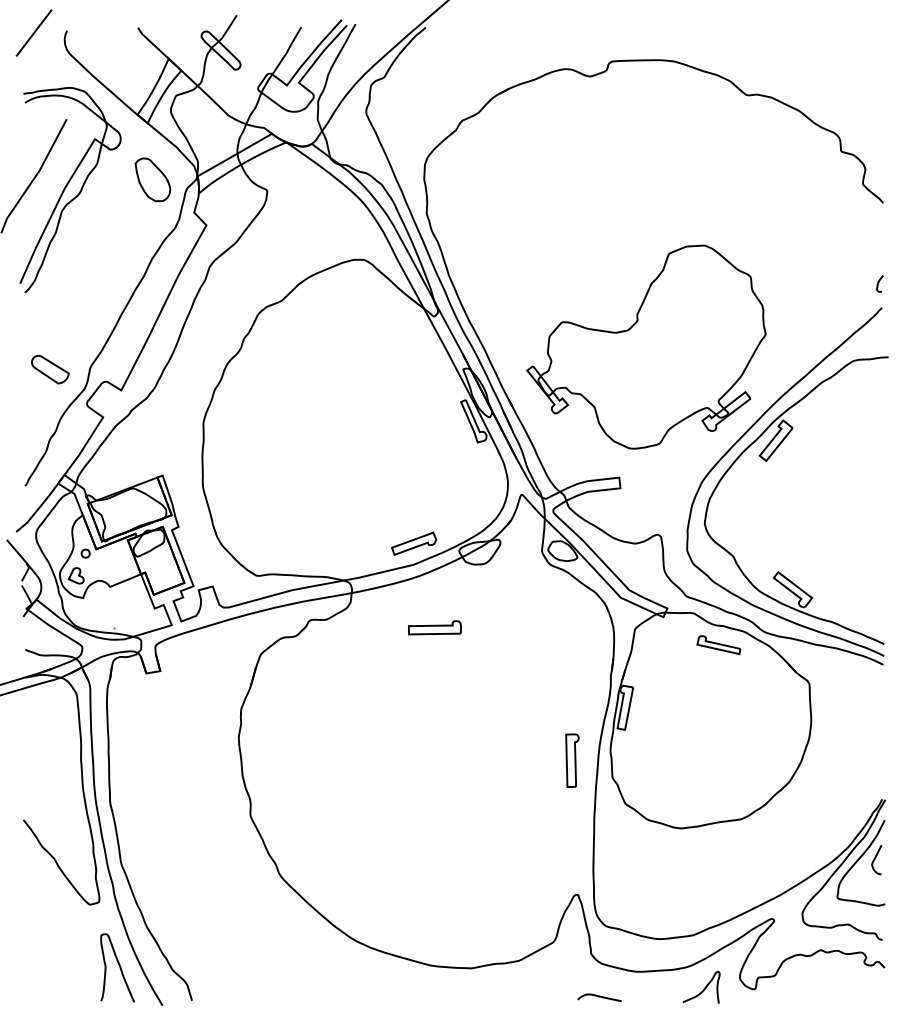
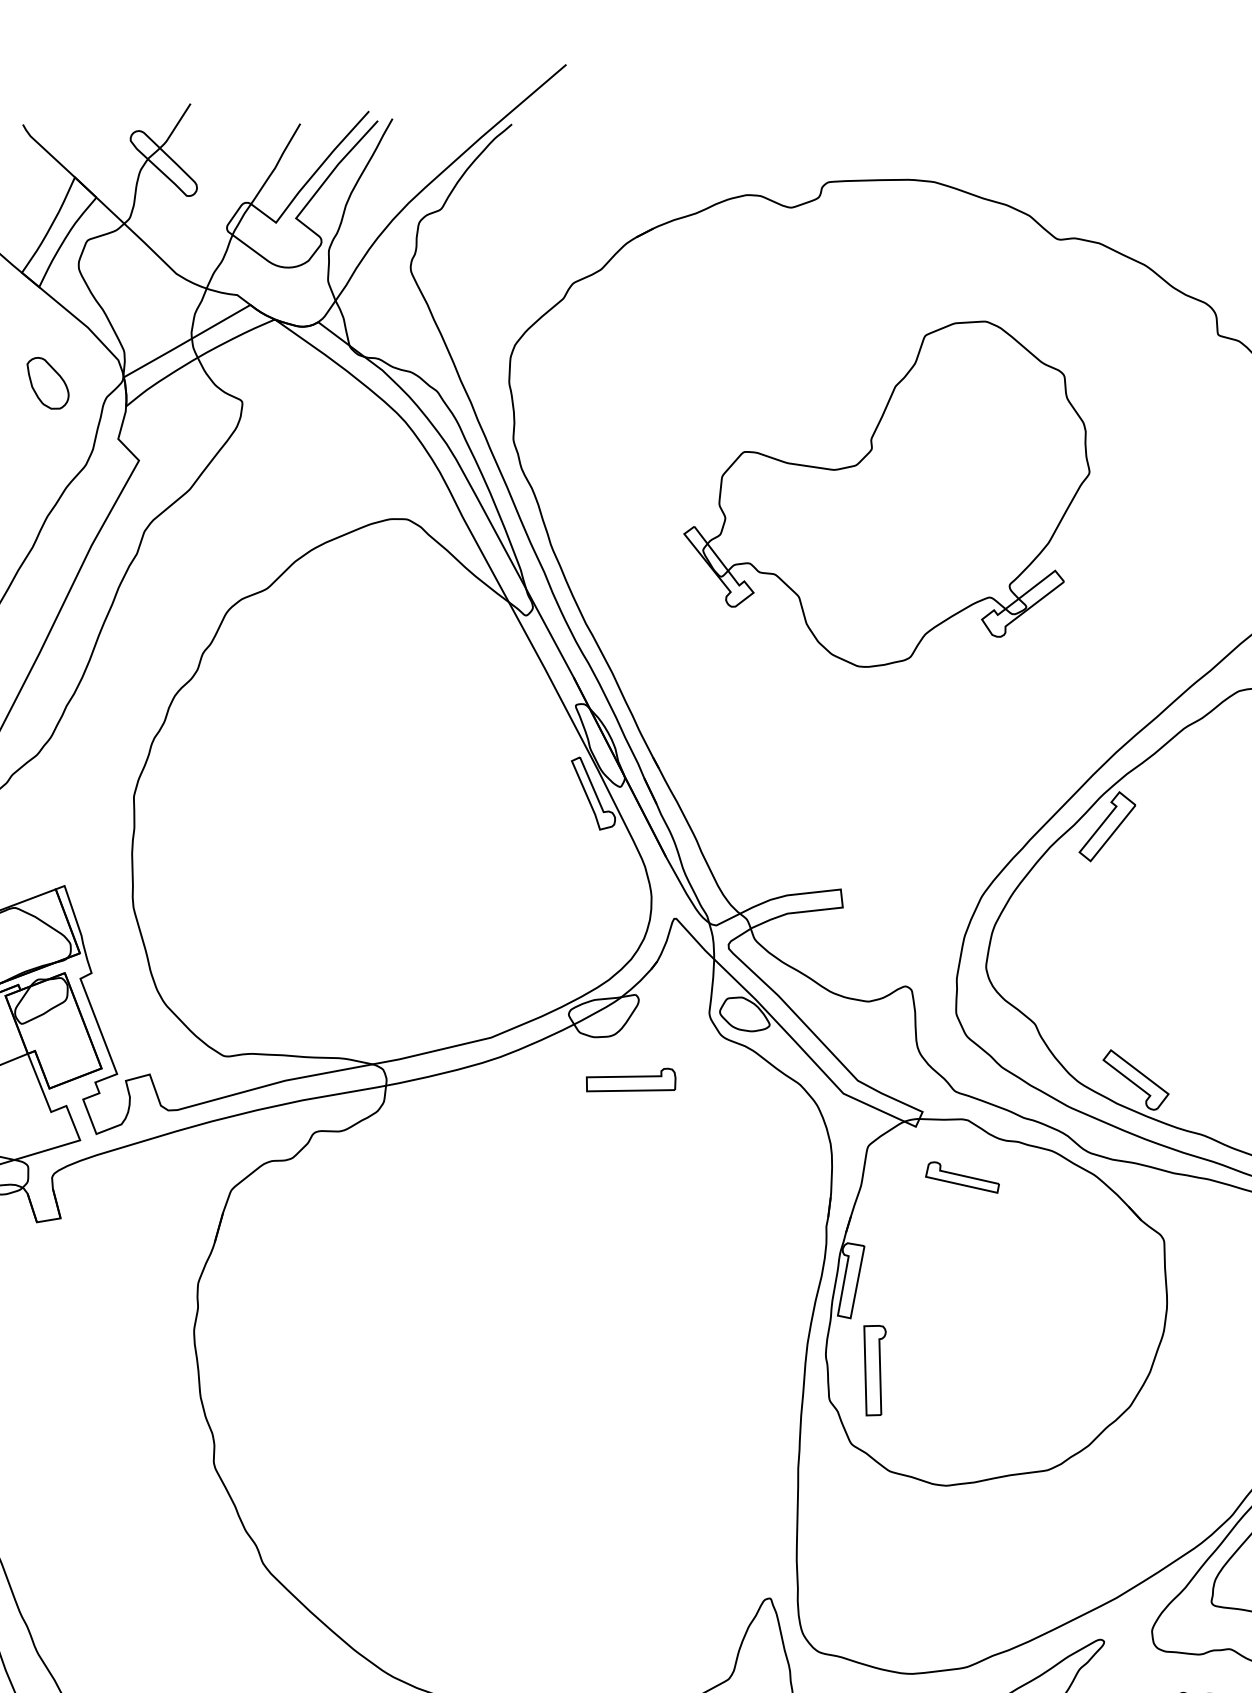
part: (152, 179) -> (47, 382), size x0.7
part: (646, 346) -> (887, 493), moved
part: (414, 543) -> (492, 1001), removed
part: (434, 627) -> (630, 1079), moved
part: (718, 644) -> (961, 1176), moved
part: (572, 760) -> (875, 1370), moved

